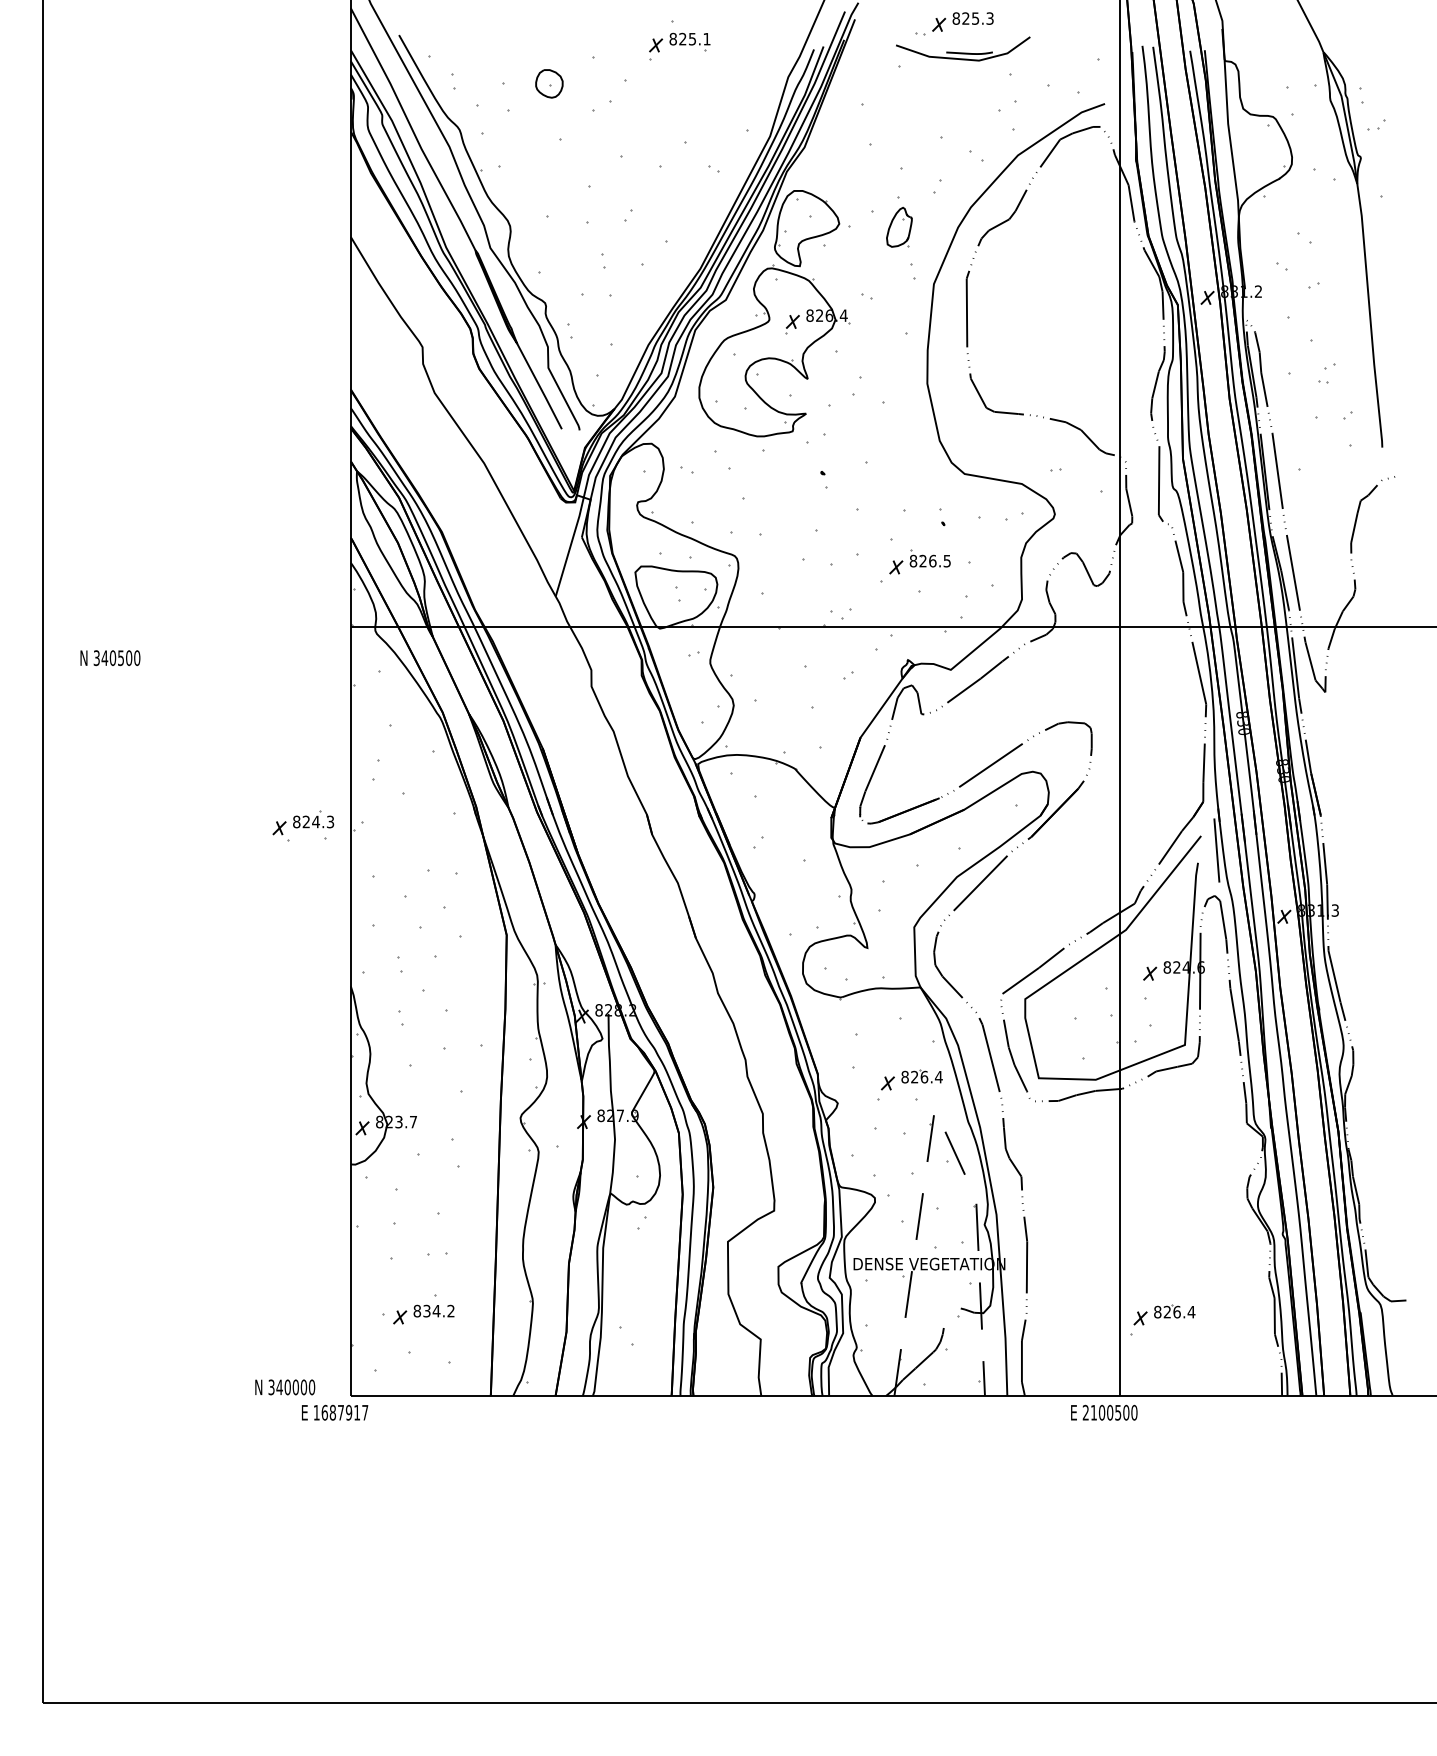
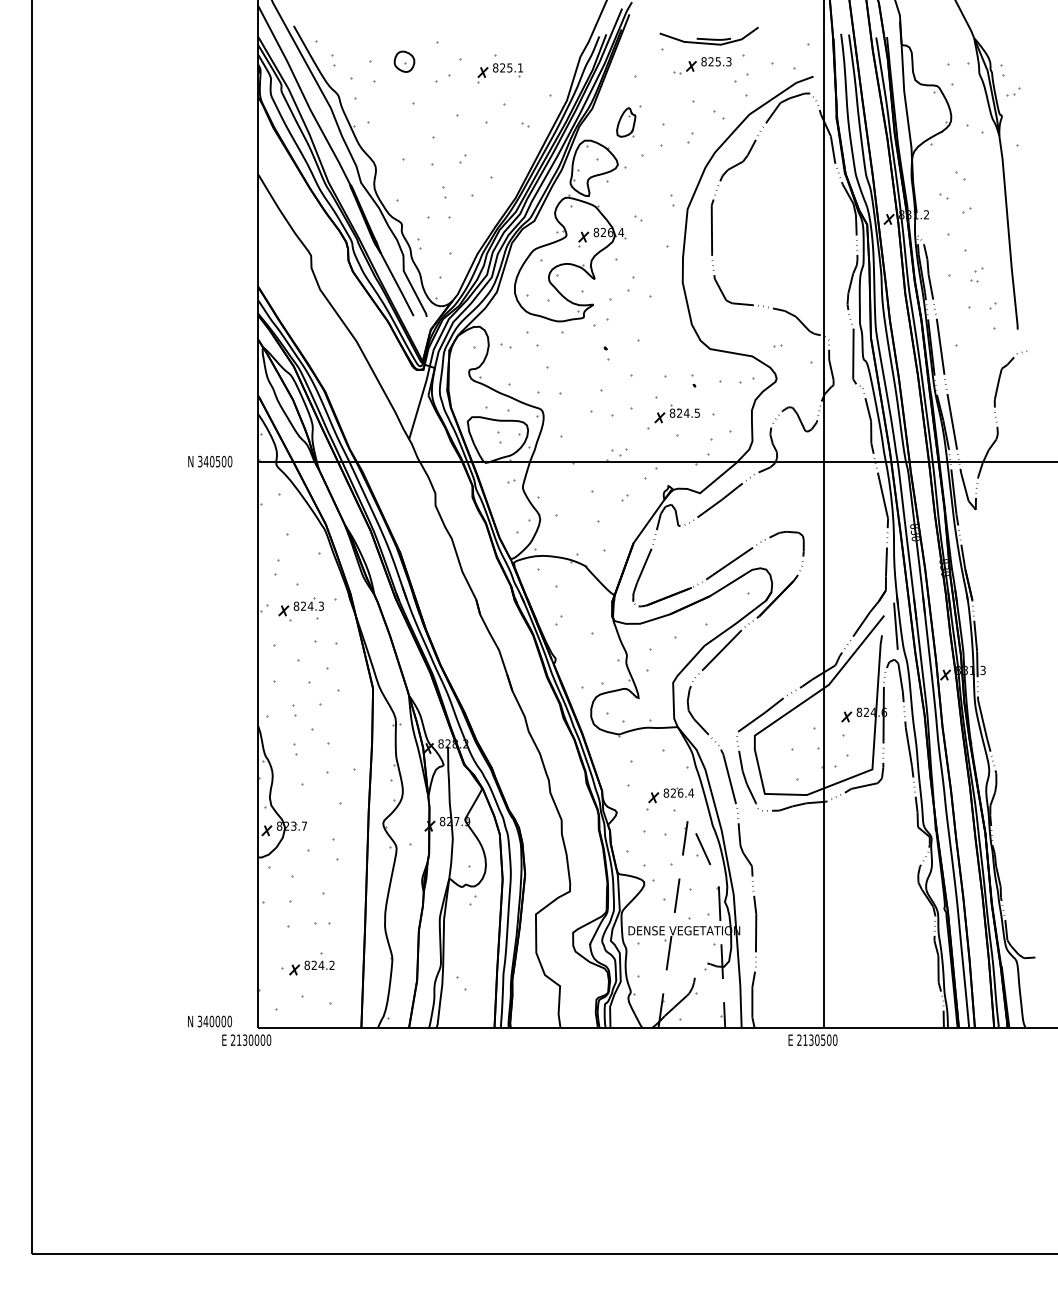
part: (954, 23) -> (702, 65), moved
part: (678, 39) -> (499, 68), moved
part: (899, 227) -> (626, 122), moved
text: (932, 560) -> (686, 412), 826.5 -> 824.5
text: (110, 657) -> (210, 461), moved
part: (302, 826) -> (300, 609), moved
text: (425, 1311) -> (313, 965), 834.2 -> 824.2
part: (1163, 1319) -> (856, 971), removed
text: (341, 1411) -> (251, 1039), 1687917 -> 2130000
text: (1102, 1411) -> (811, 1039), 2100500 -> 2130500

